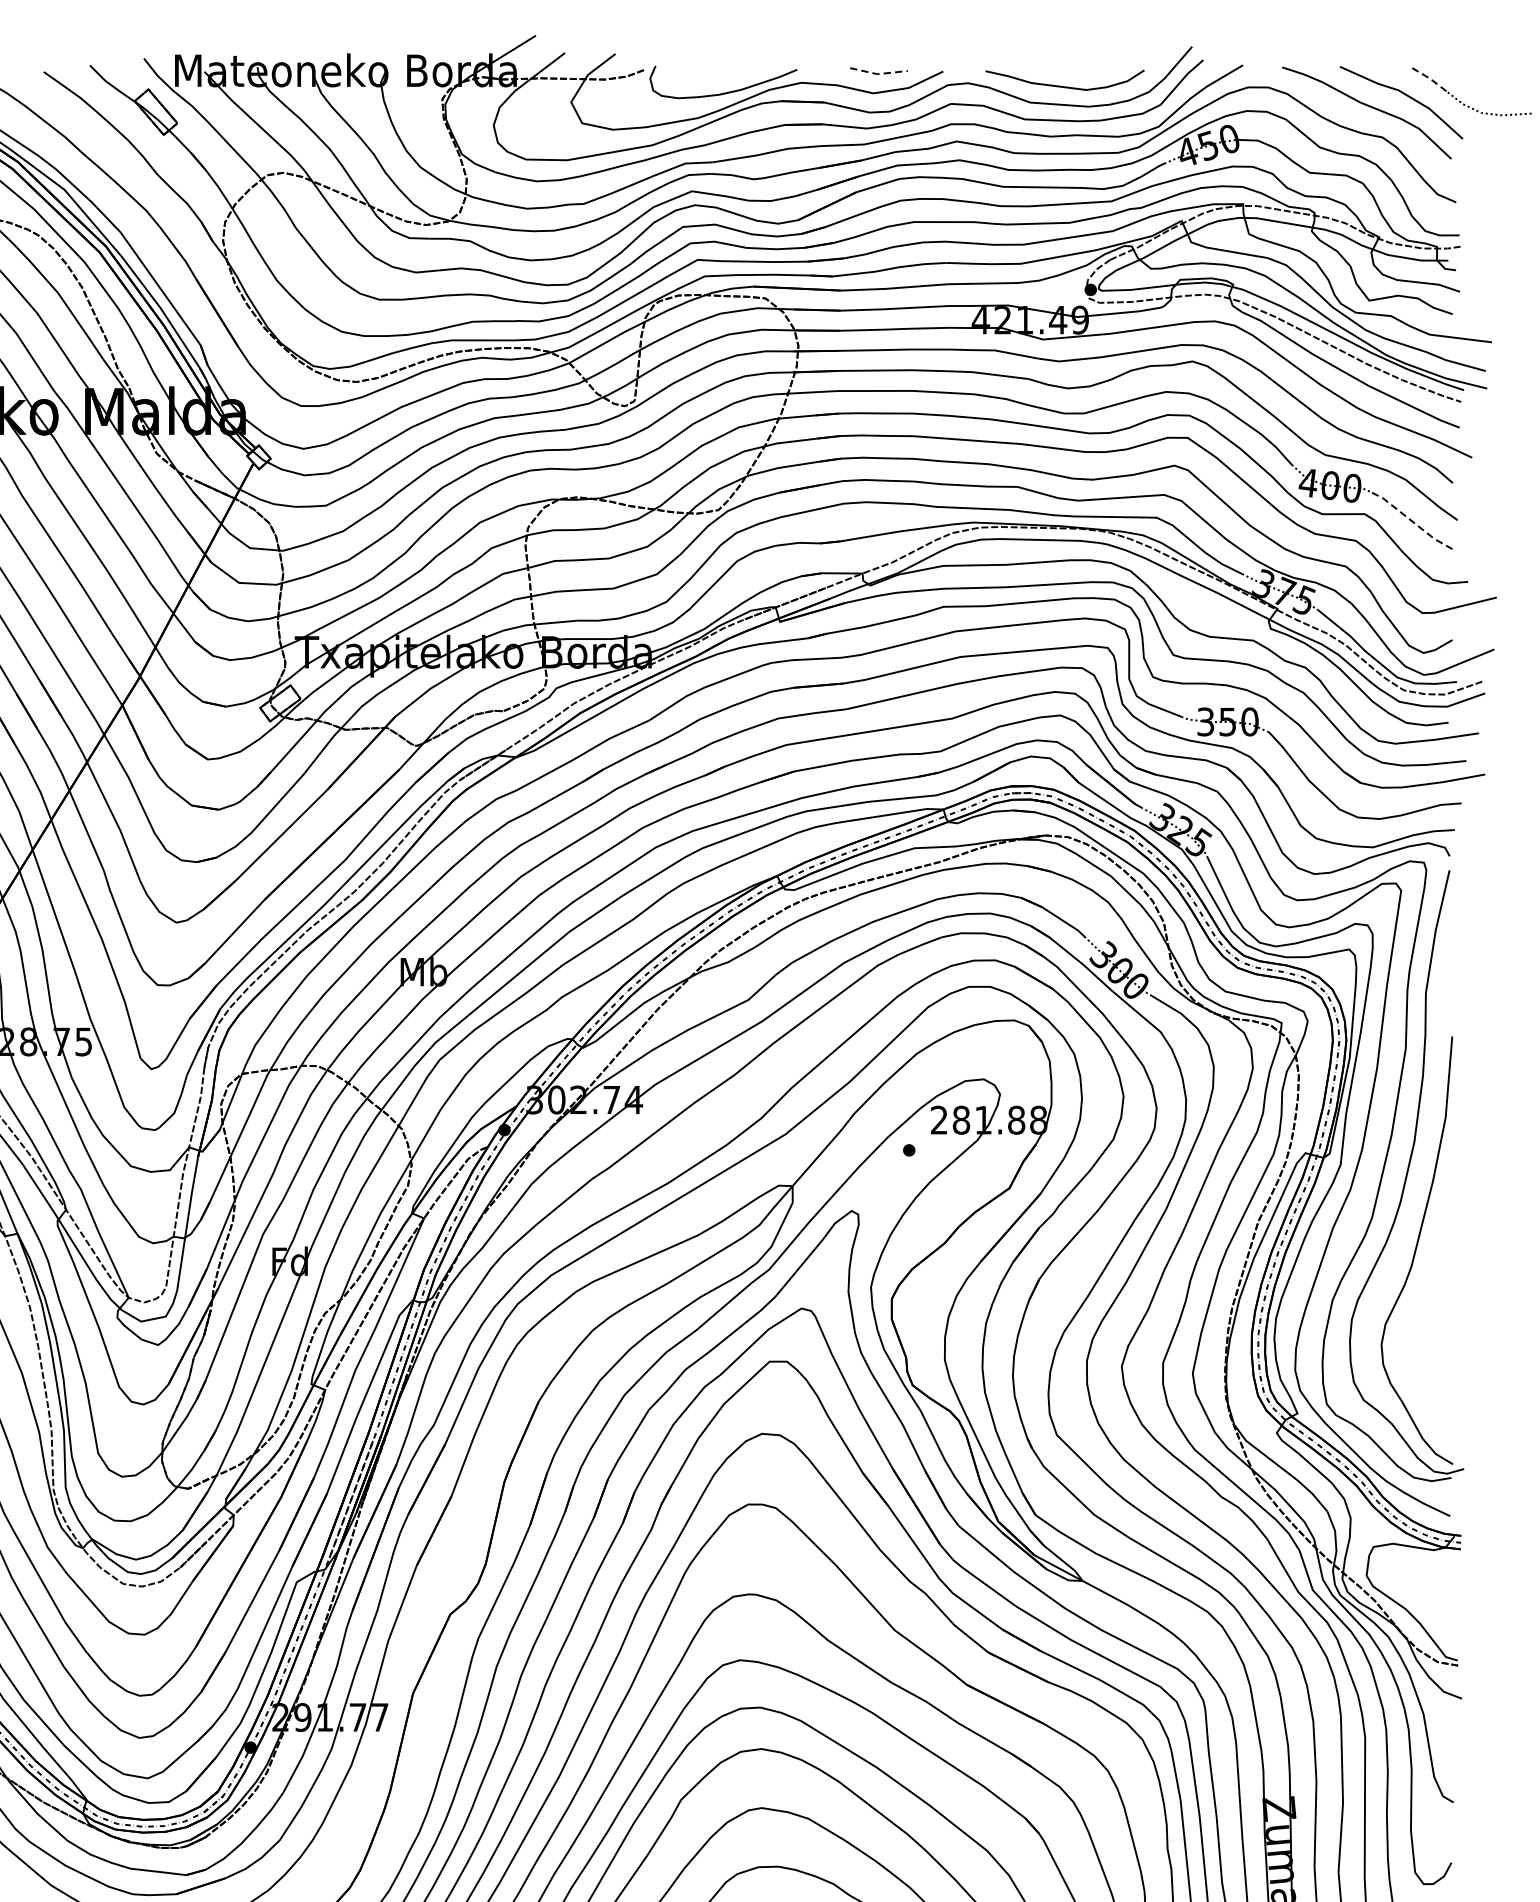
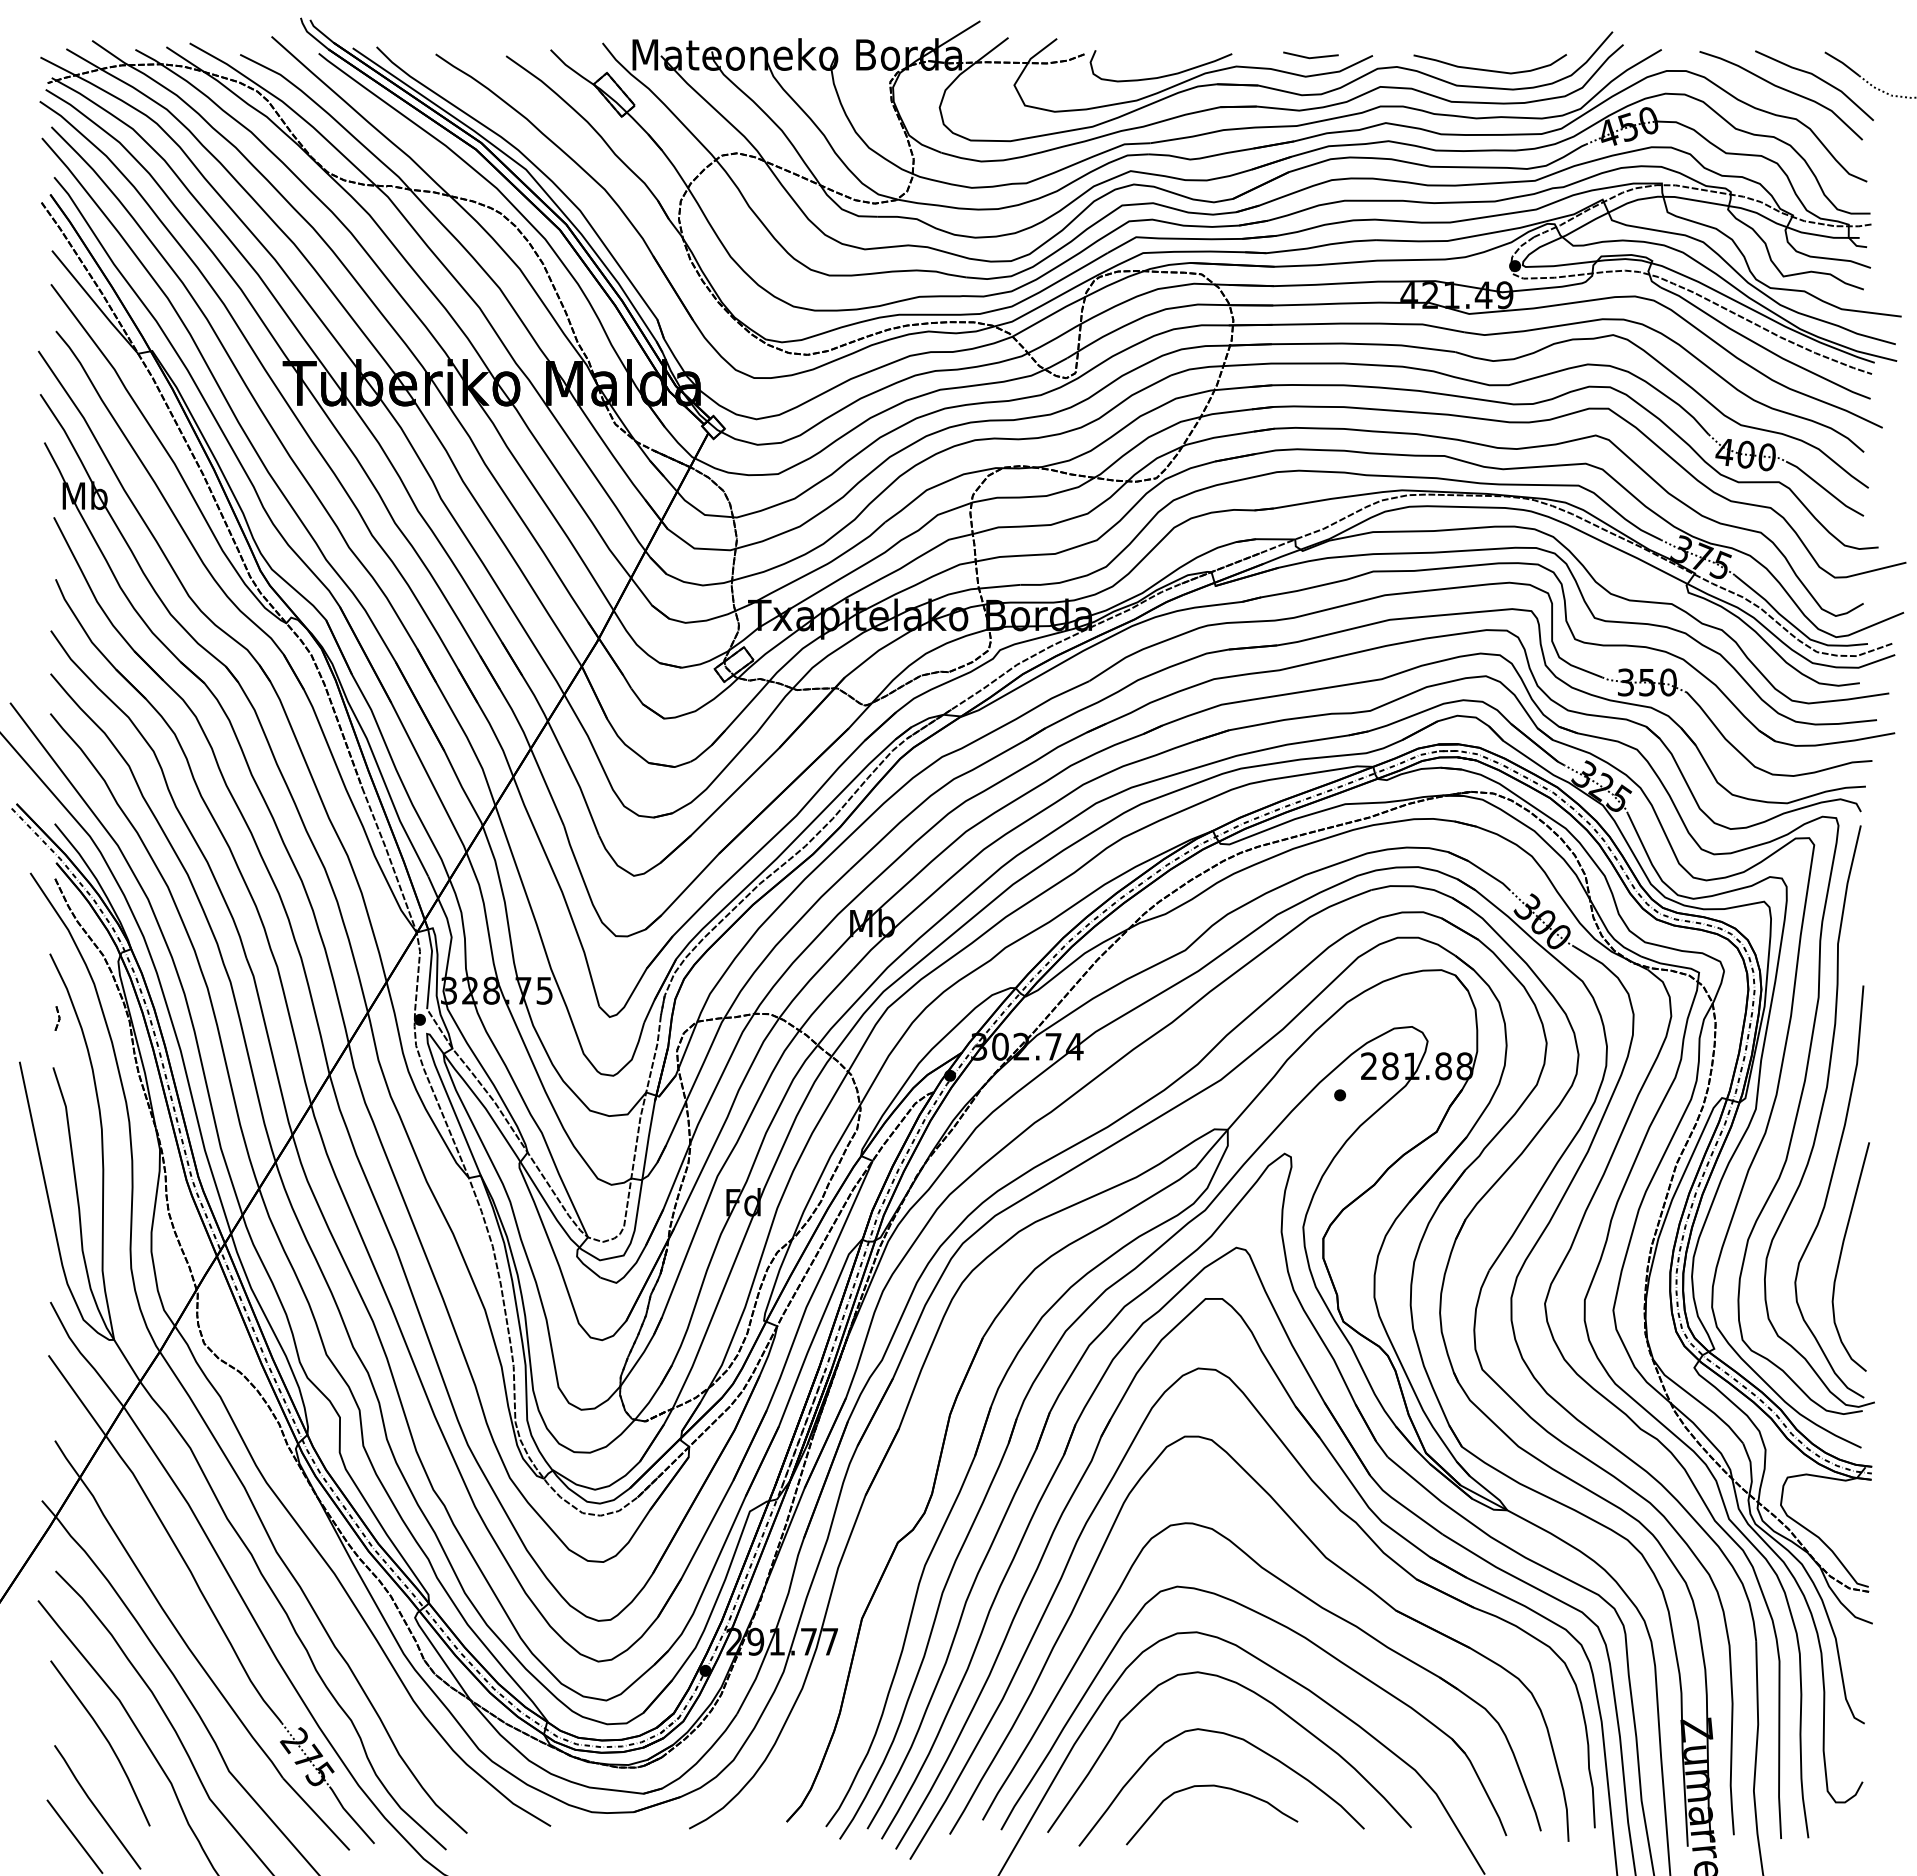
line: (878, 74) -> (1310, 58), dashed -> solid
line: (1430, 78) -> (1842, 62), dashed -> solid
line: (1411, 521) -> (1824, 489), dashed -> solid
curve: (1429, 1317) -> (1841, 1256), added

